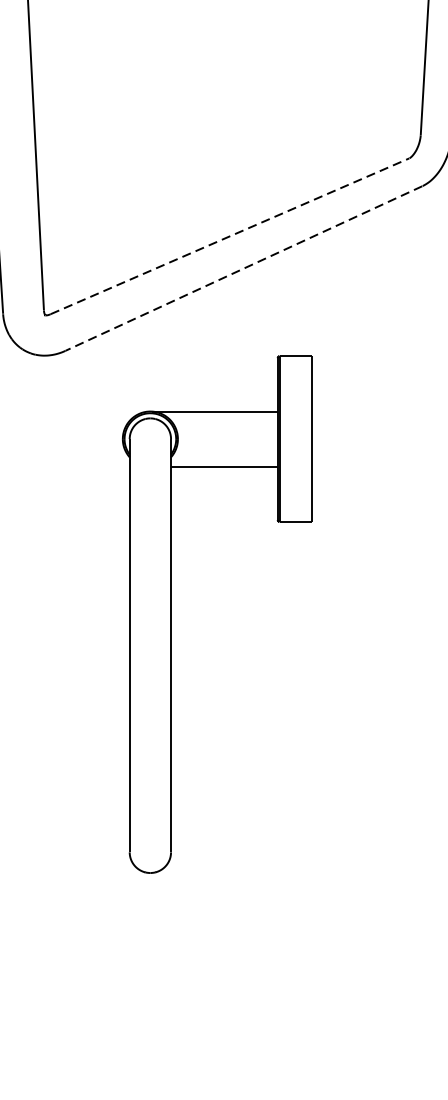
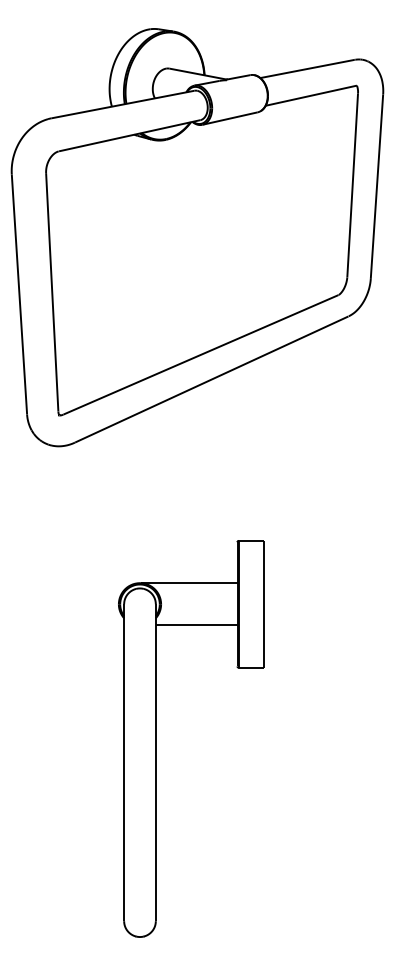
line: (230, 235) -> (201, 354), dashed -> solid
line: (243, 268) -> (211, 379), dashed -> solid
part: (171, 614) -> (156, 738), moved

